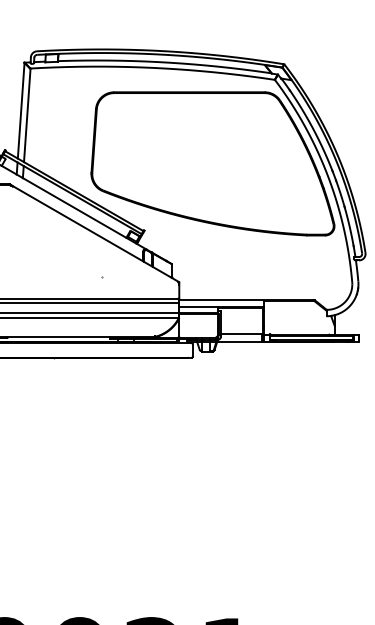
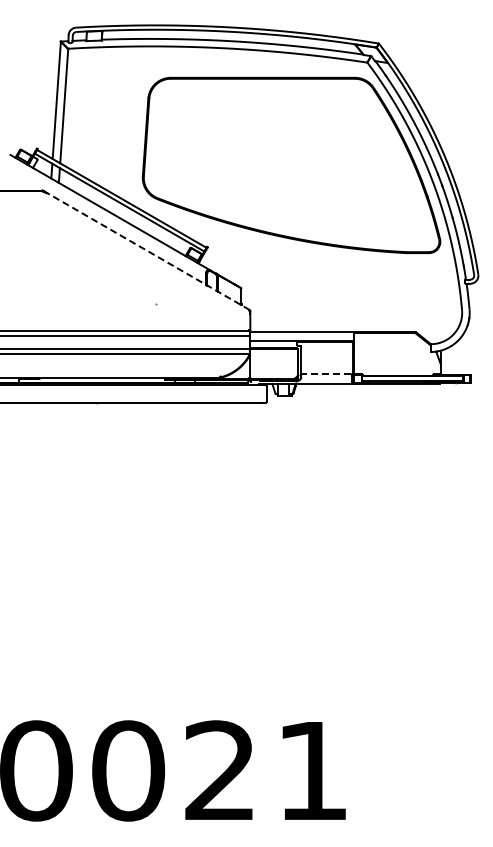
line: (94, 233) -> (146, 250), solid -> dashed
line: (241, 334) -> (326, 374), solid -> dashed

